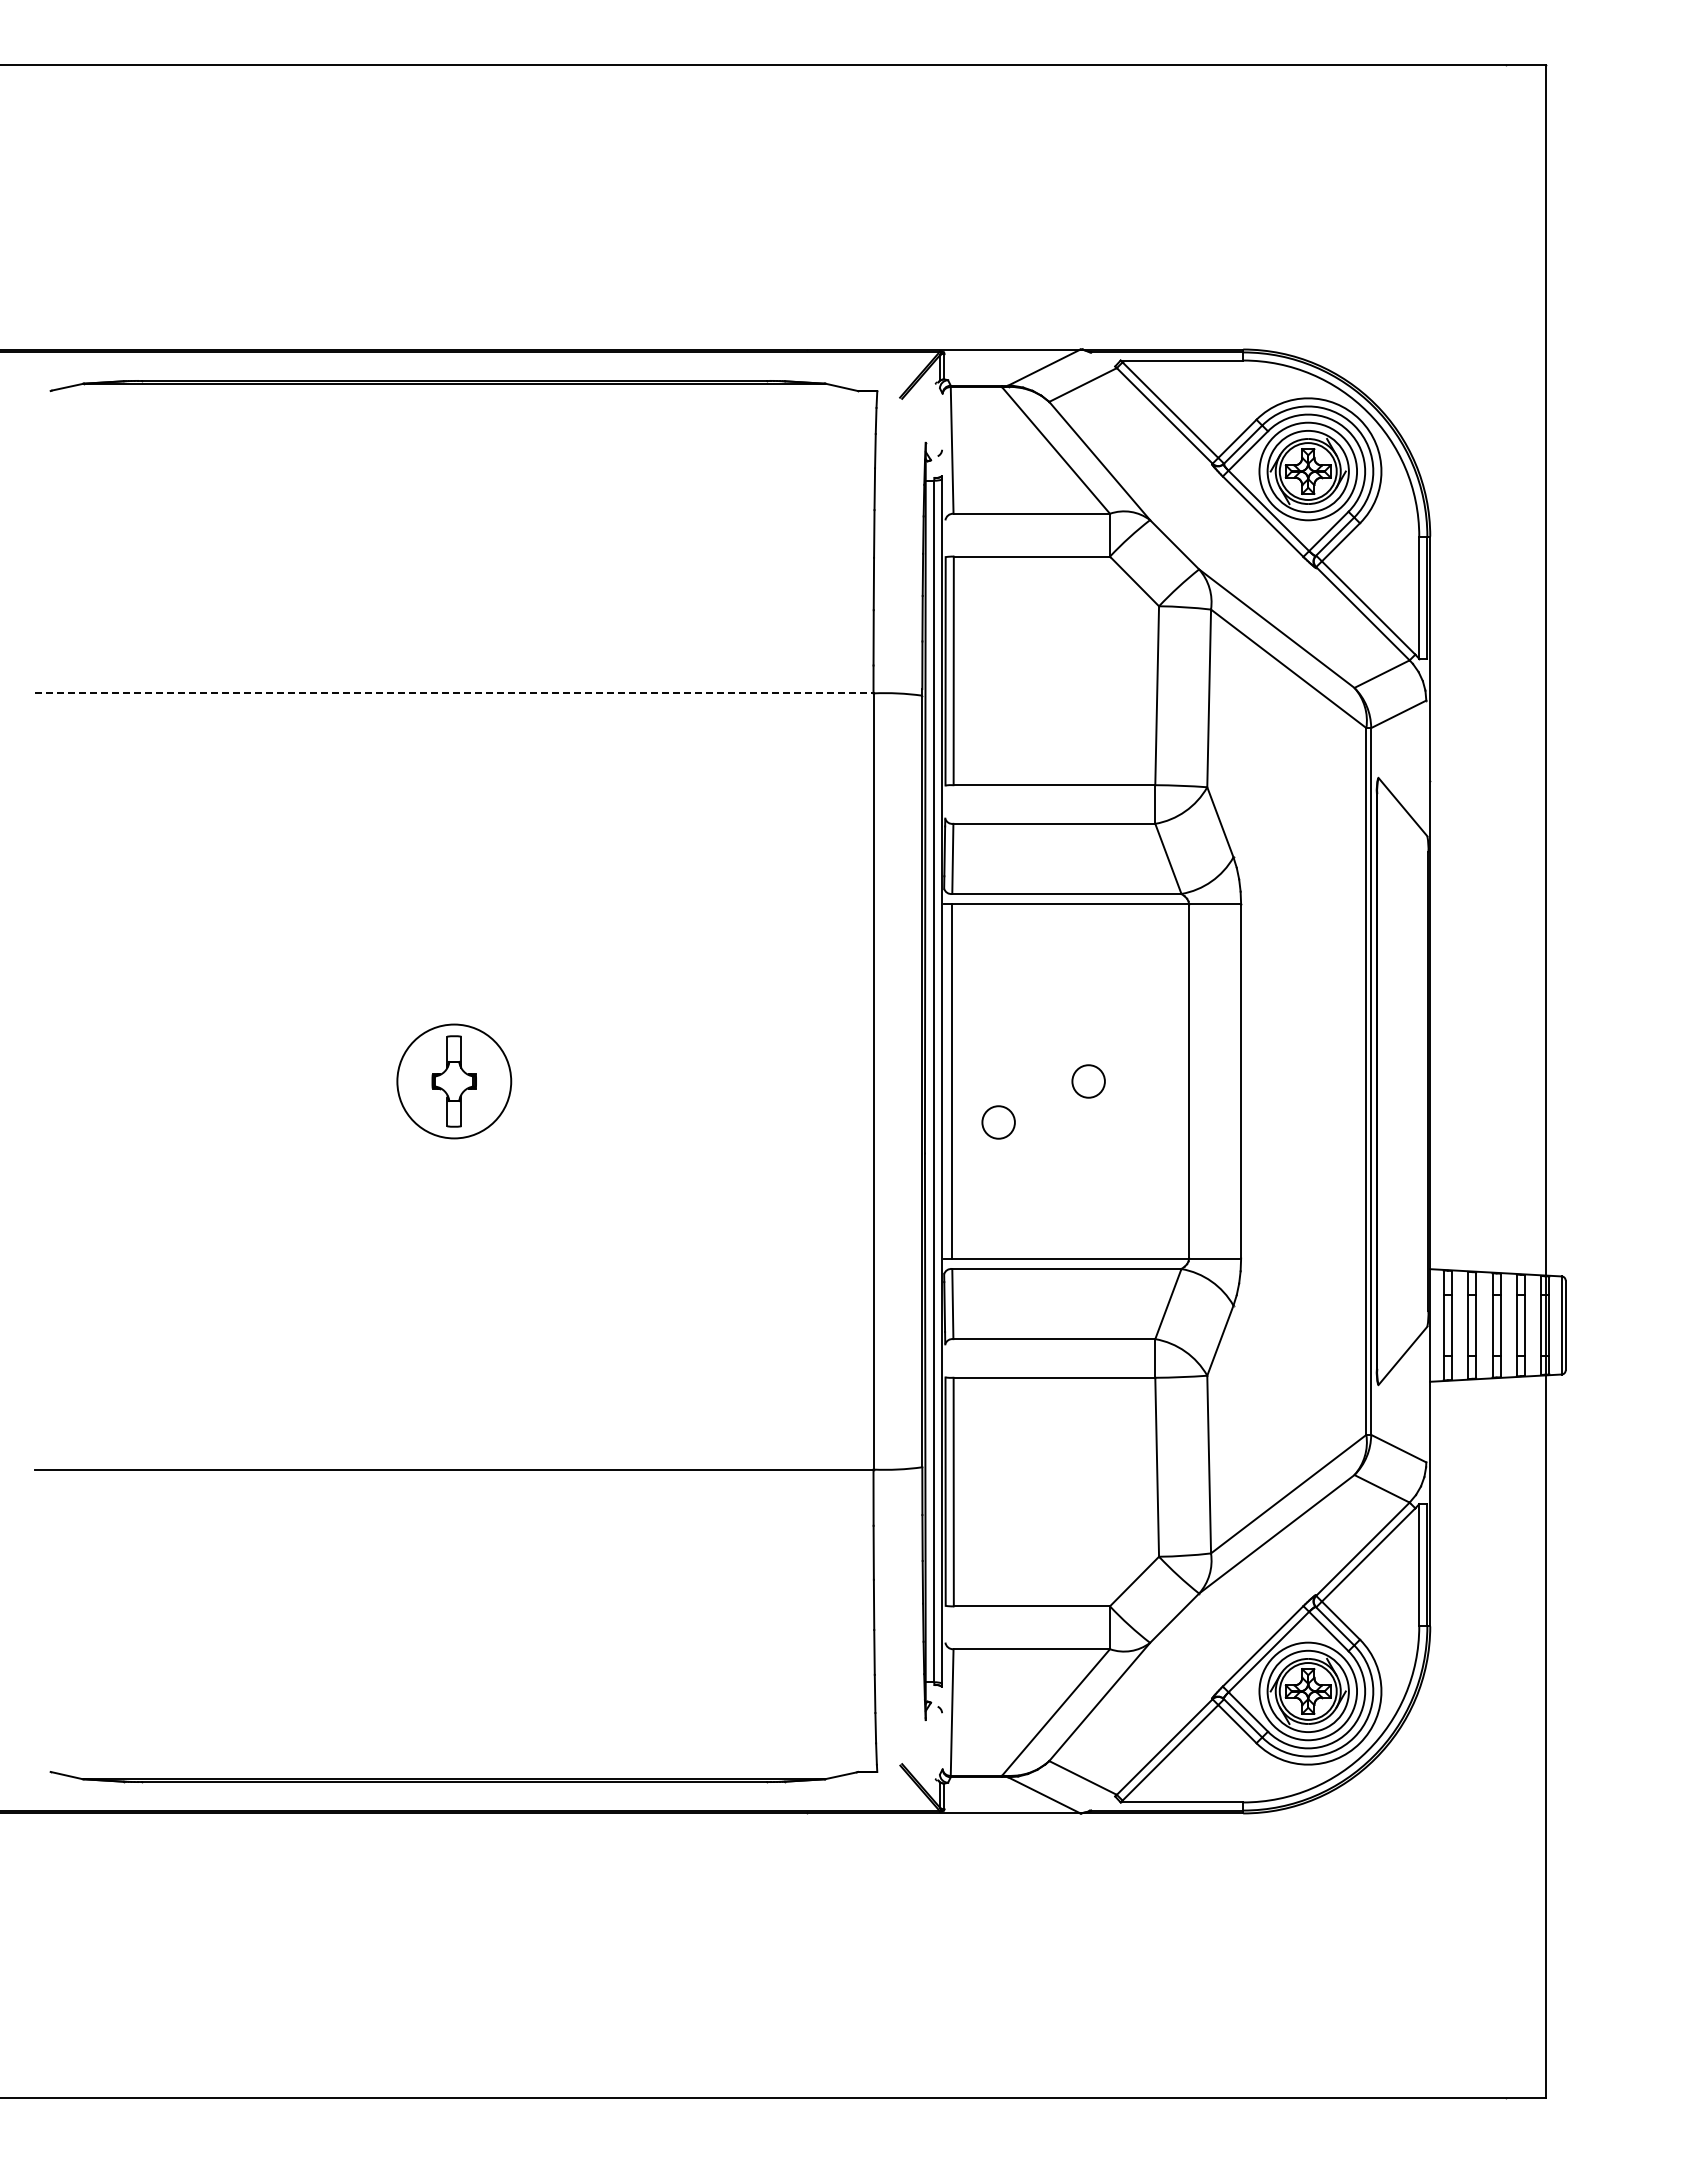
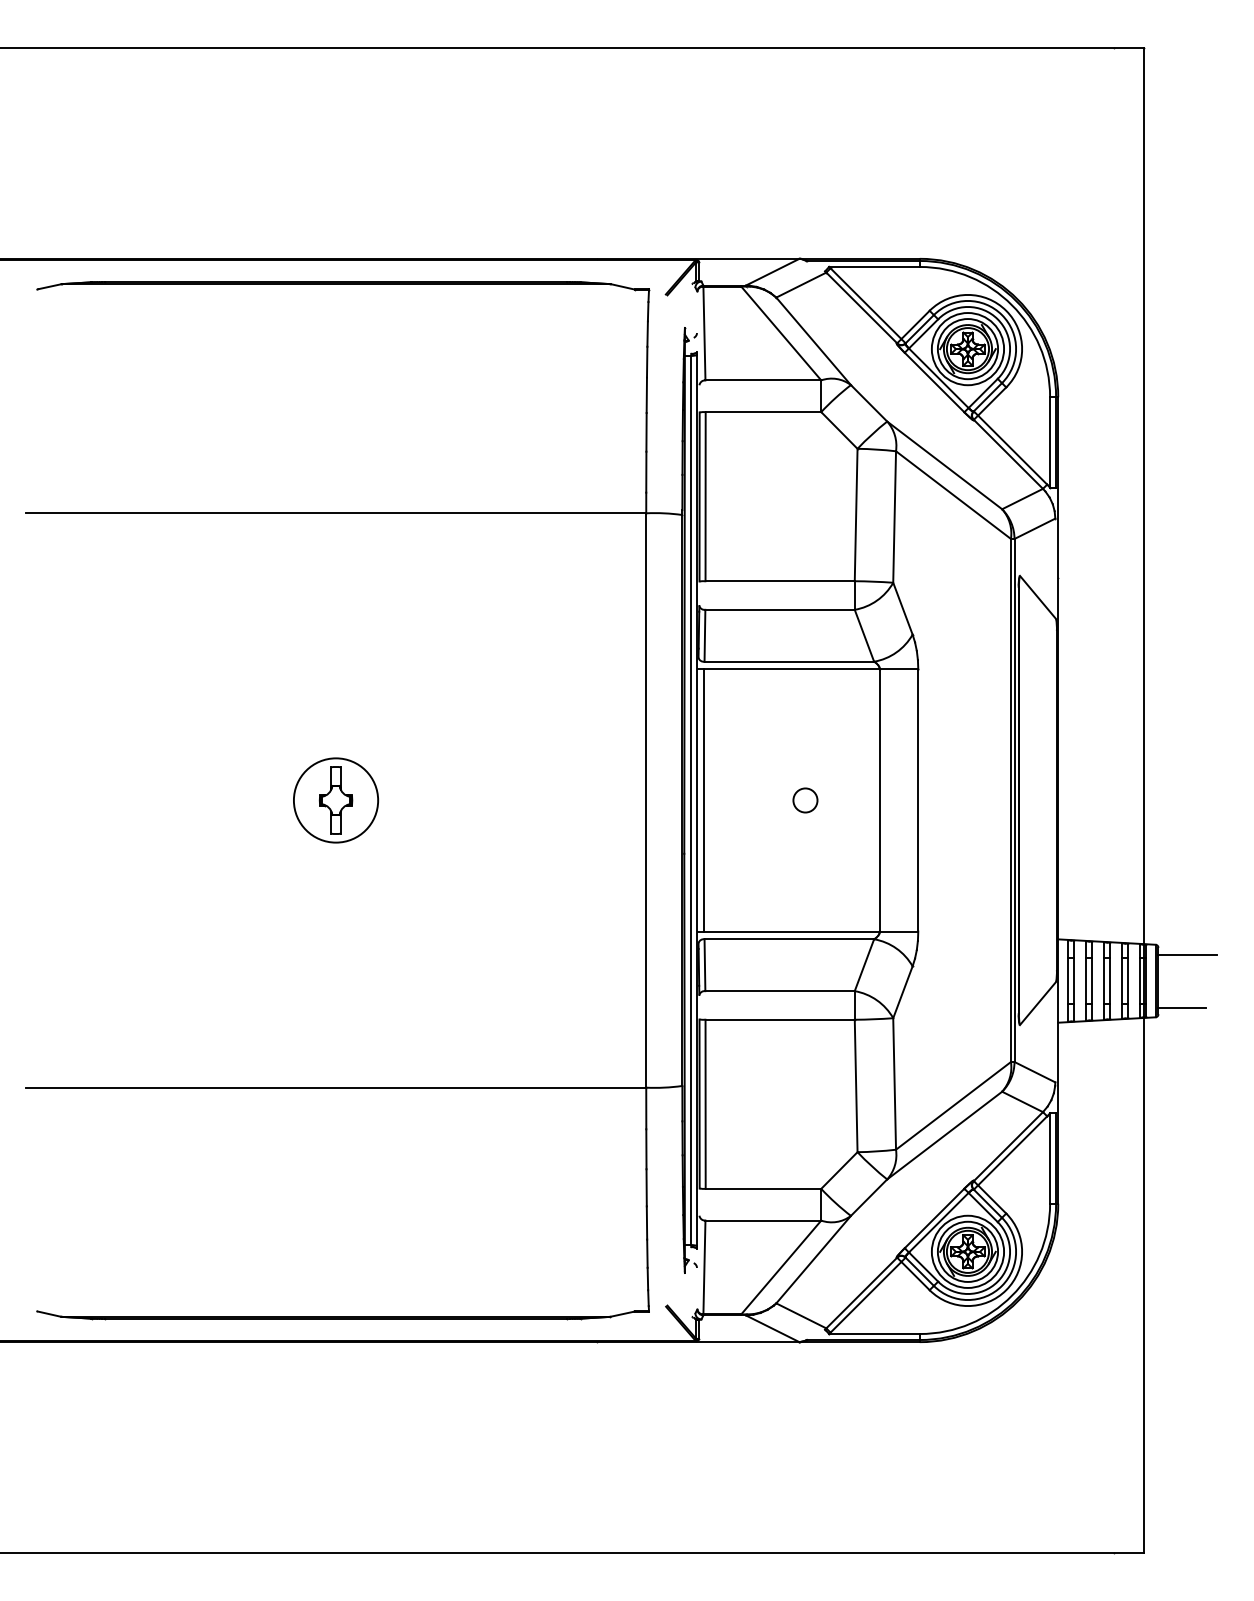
line: (454, 693) -> (336, 513), dashed -> solid
circle: (998, 1122) -> (738, 830), removed
line: (1604, 1289) -> (1187, 954), added
line: (1597, 1361) -> (1182, 1007), added

